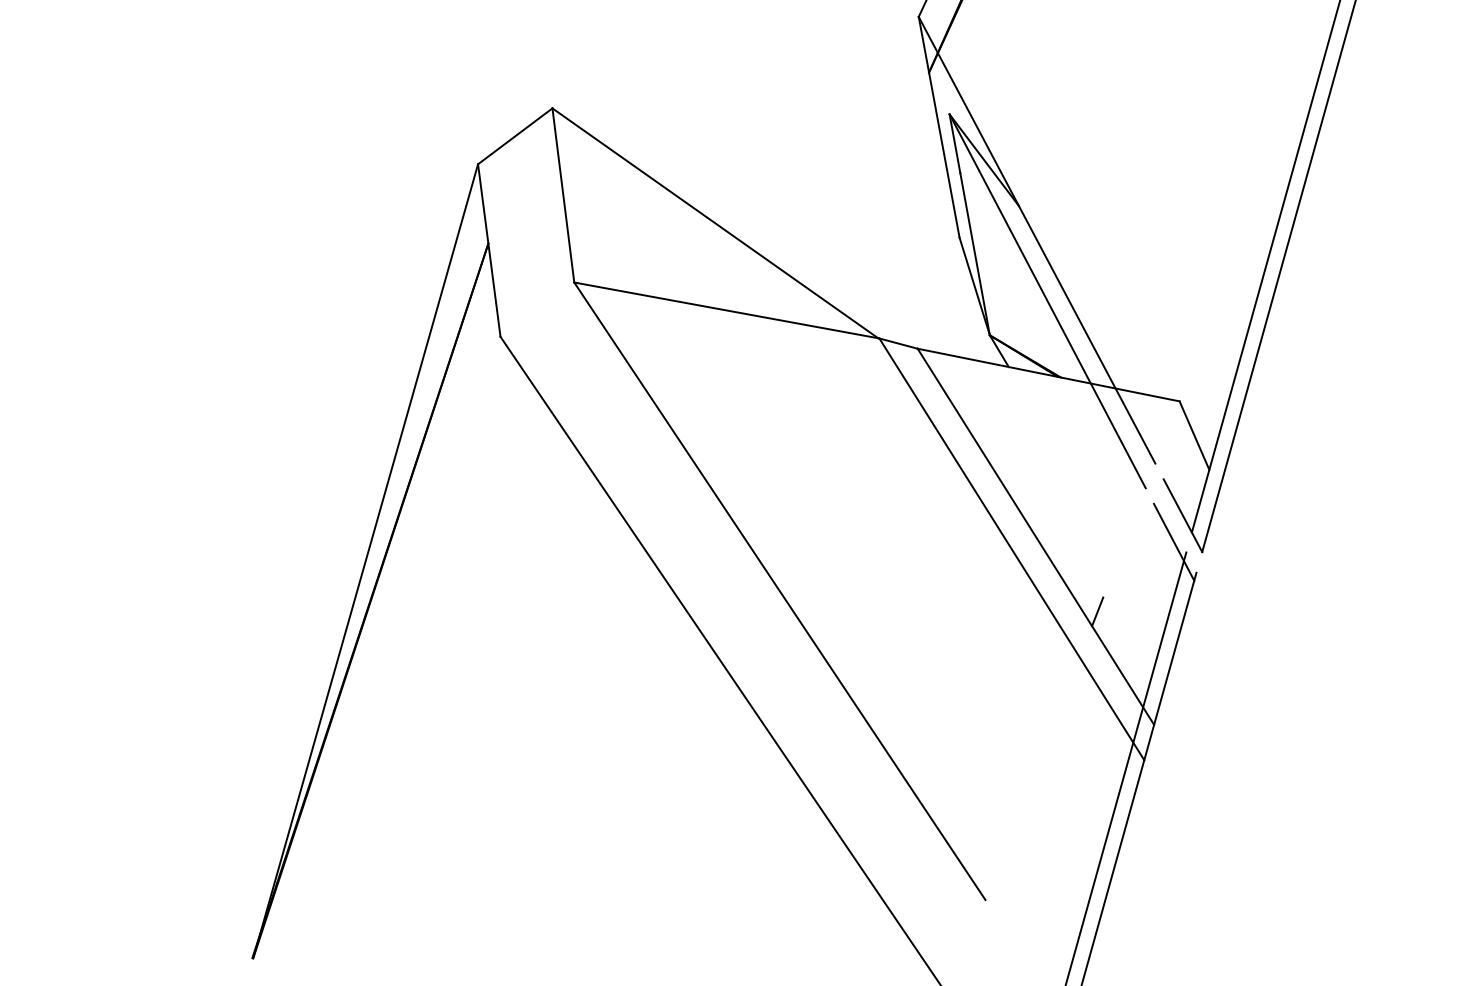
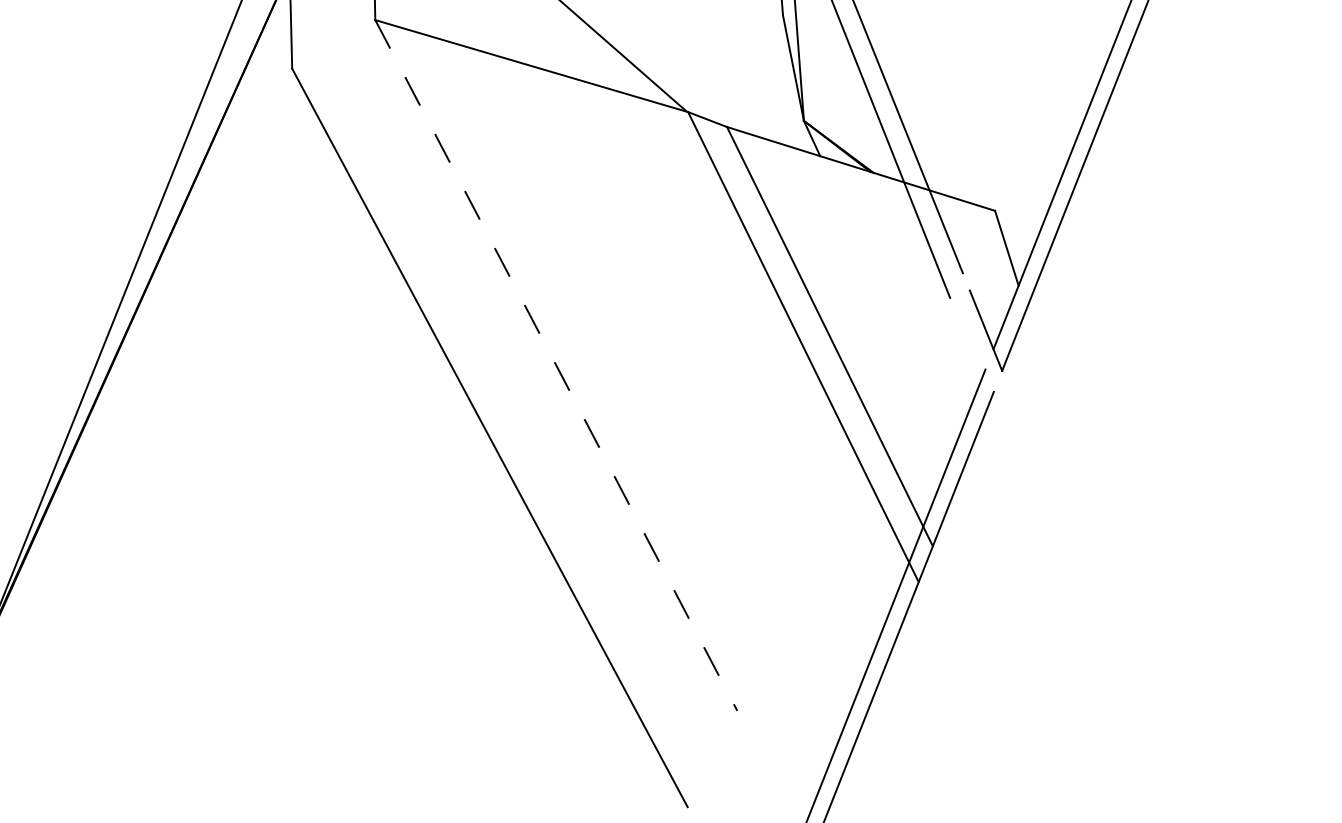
line: (1173, 541) -> (973, 356), removed
line: (779, 591) -> (555, 365), solid -> dashed
line: (1097, 611) -> (886, 421), removed

